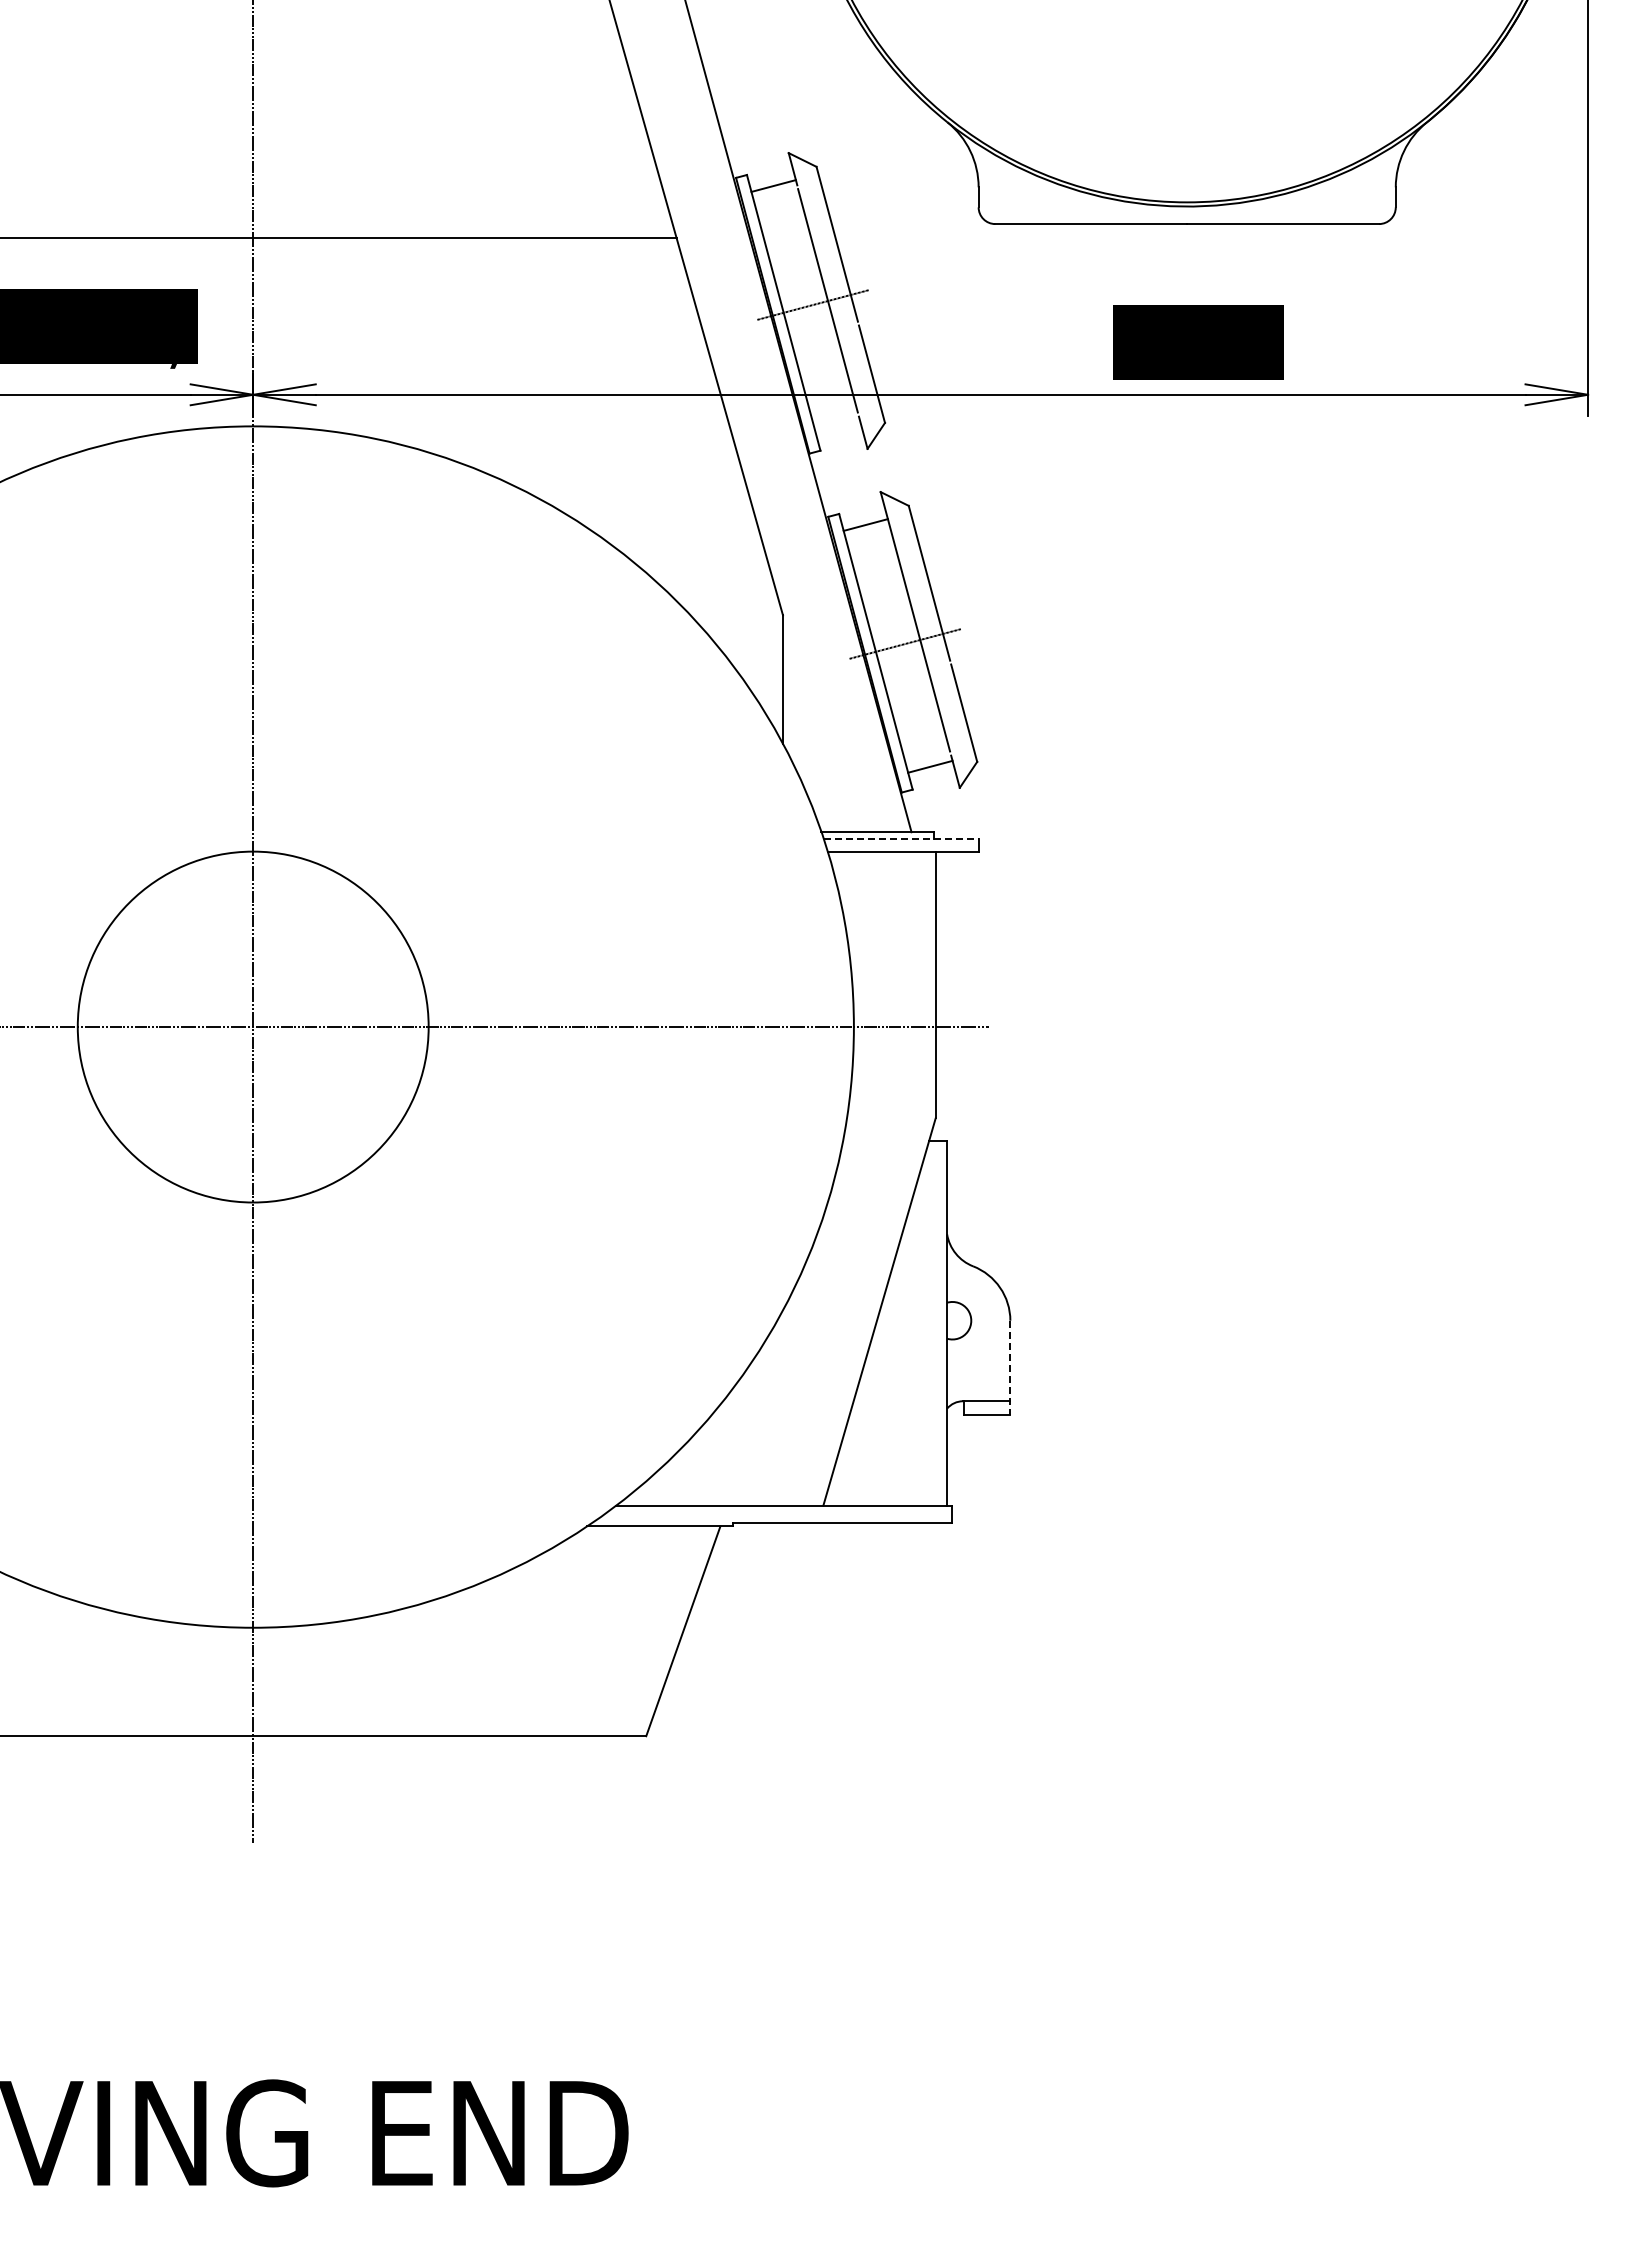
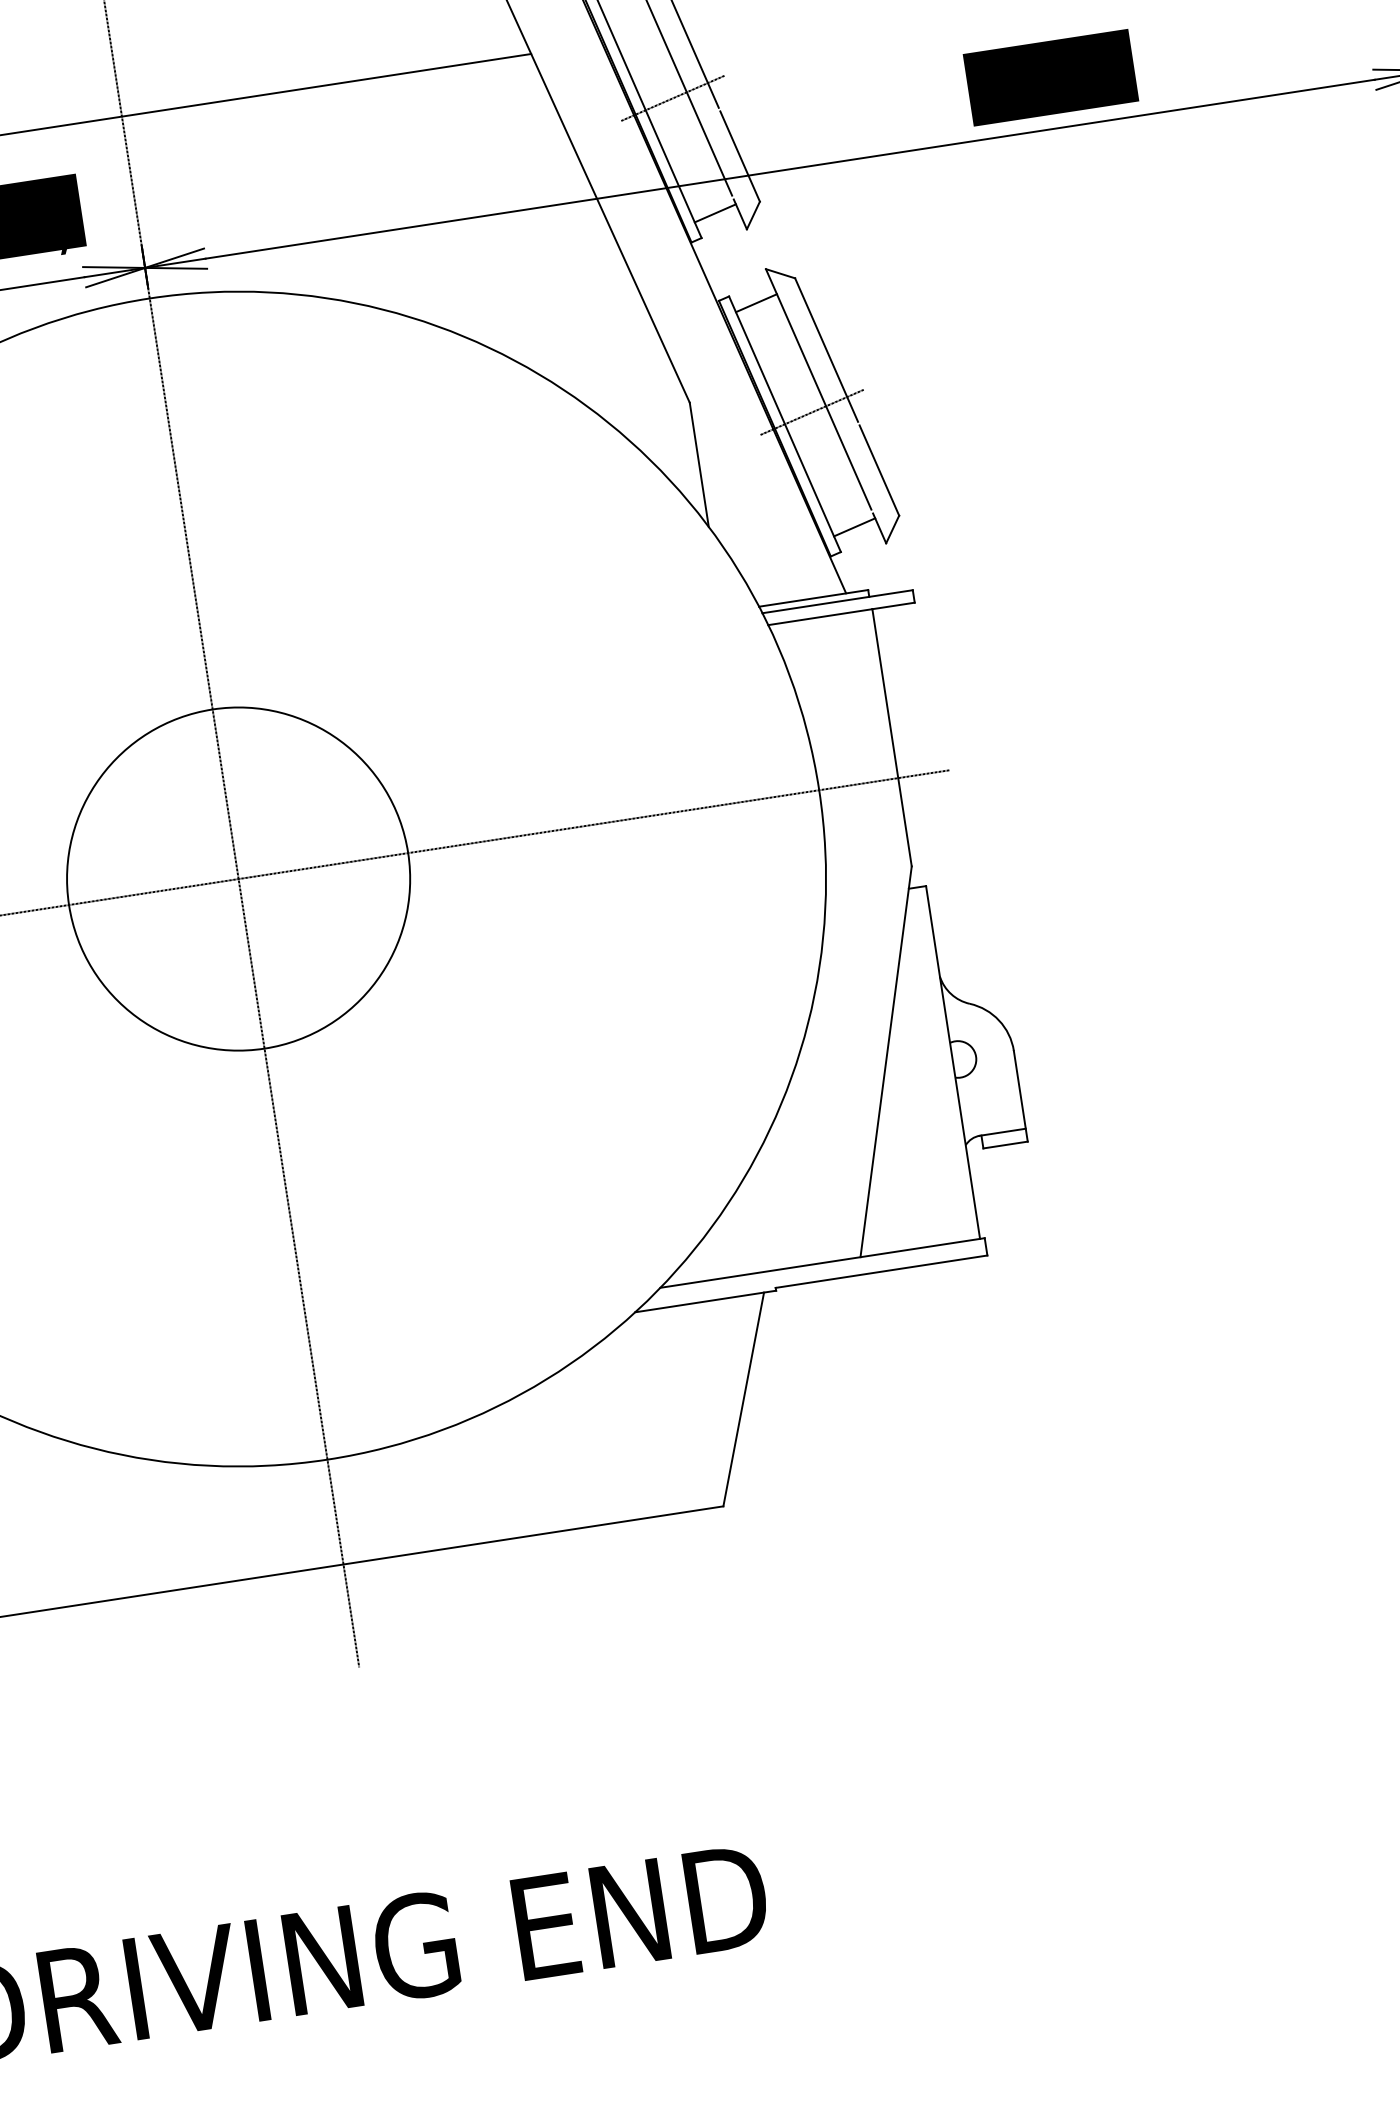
line: (837, 427) -> (714, 213), added
line: (901, 839) -> (837, 601), dashed -> solid
line: (1010, 1367) -> (1020, 1096), dashed -> solid

